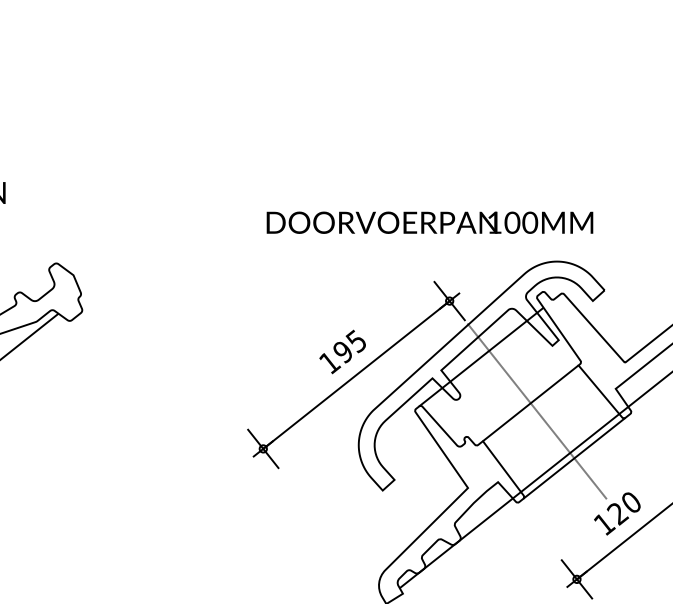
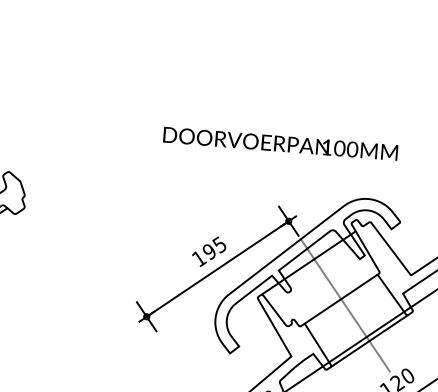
text: (429, 222) -> (280, 143), moved

